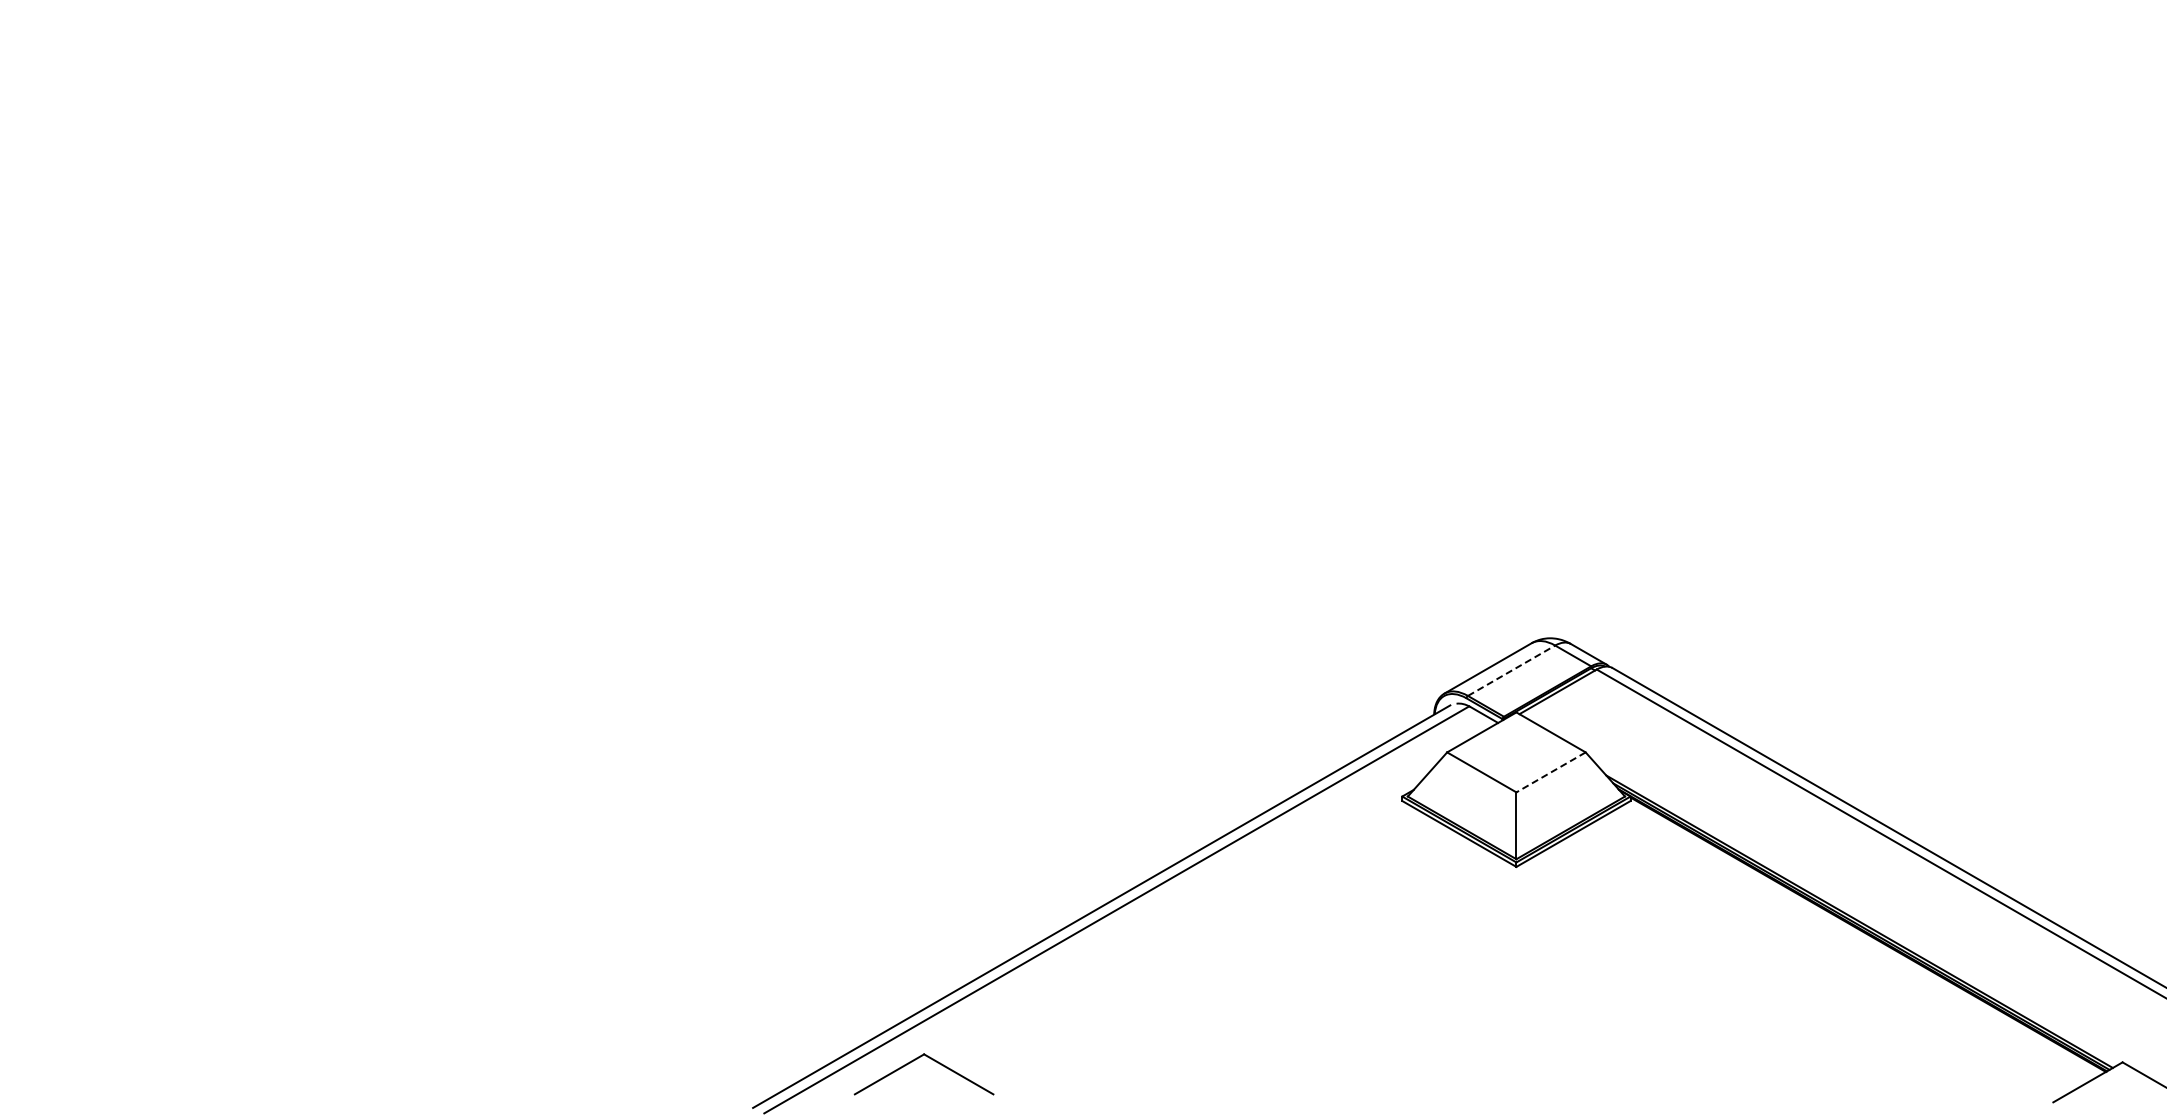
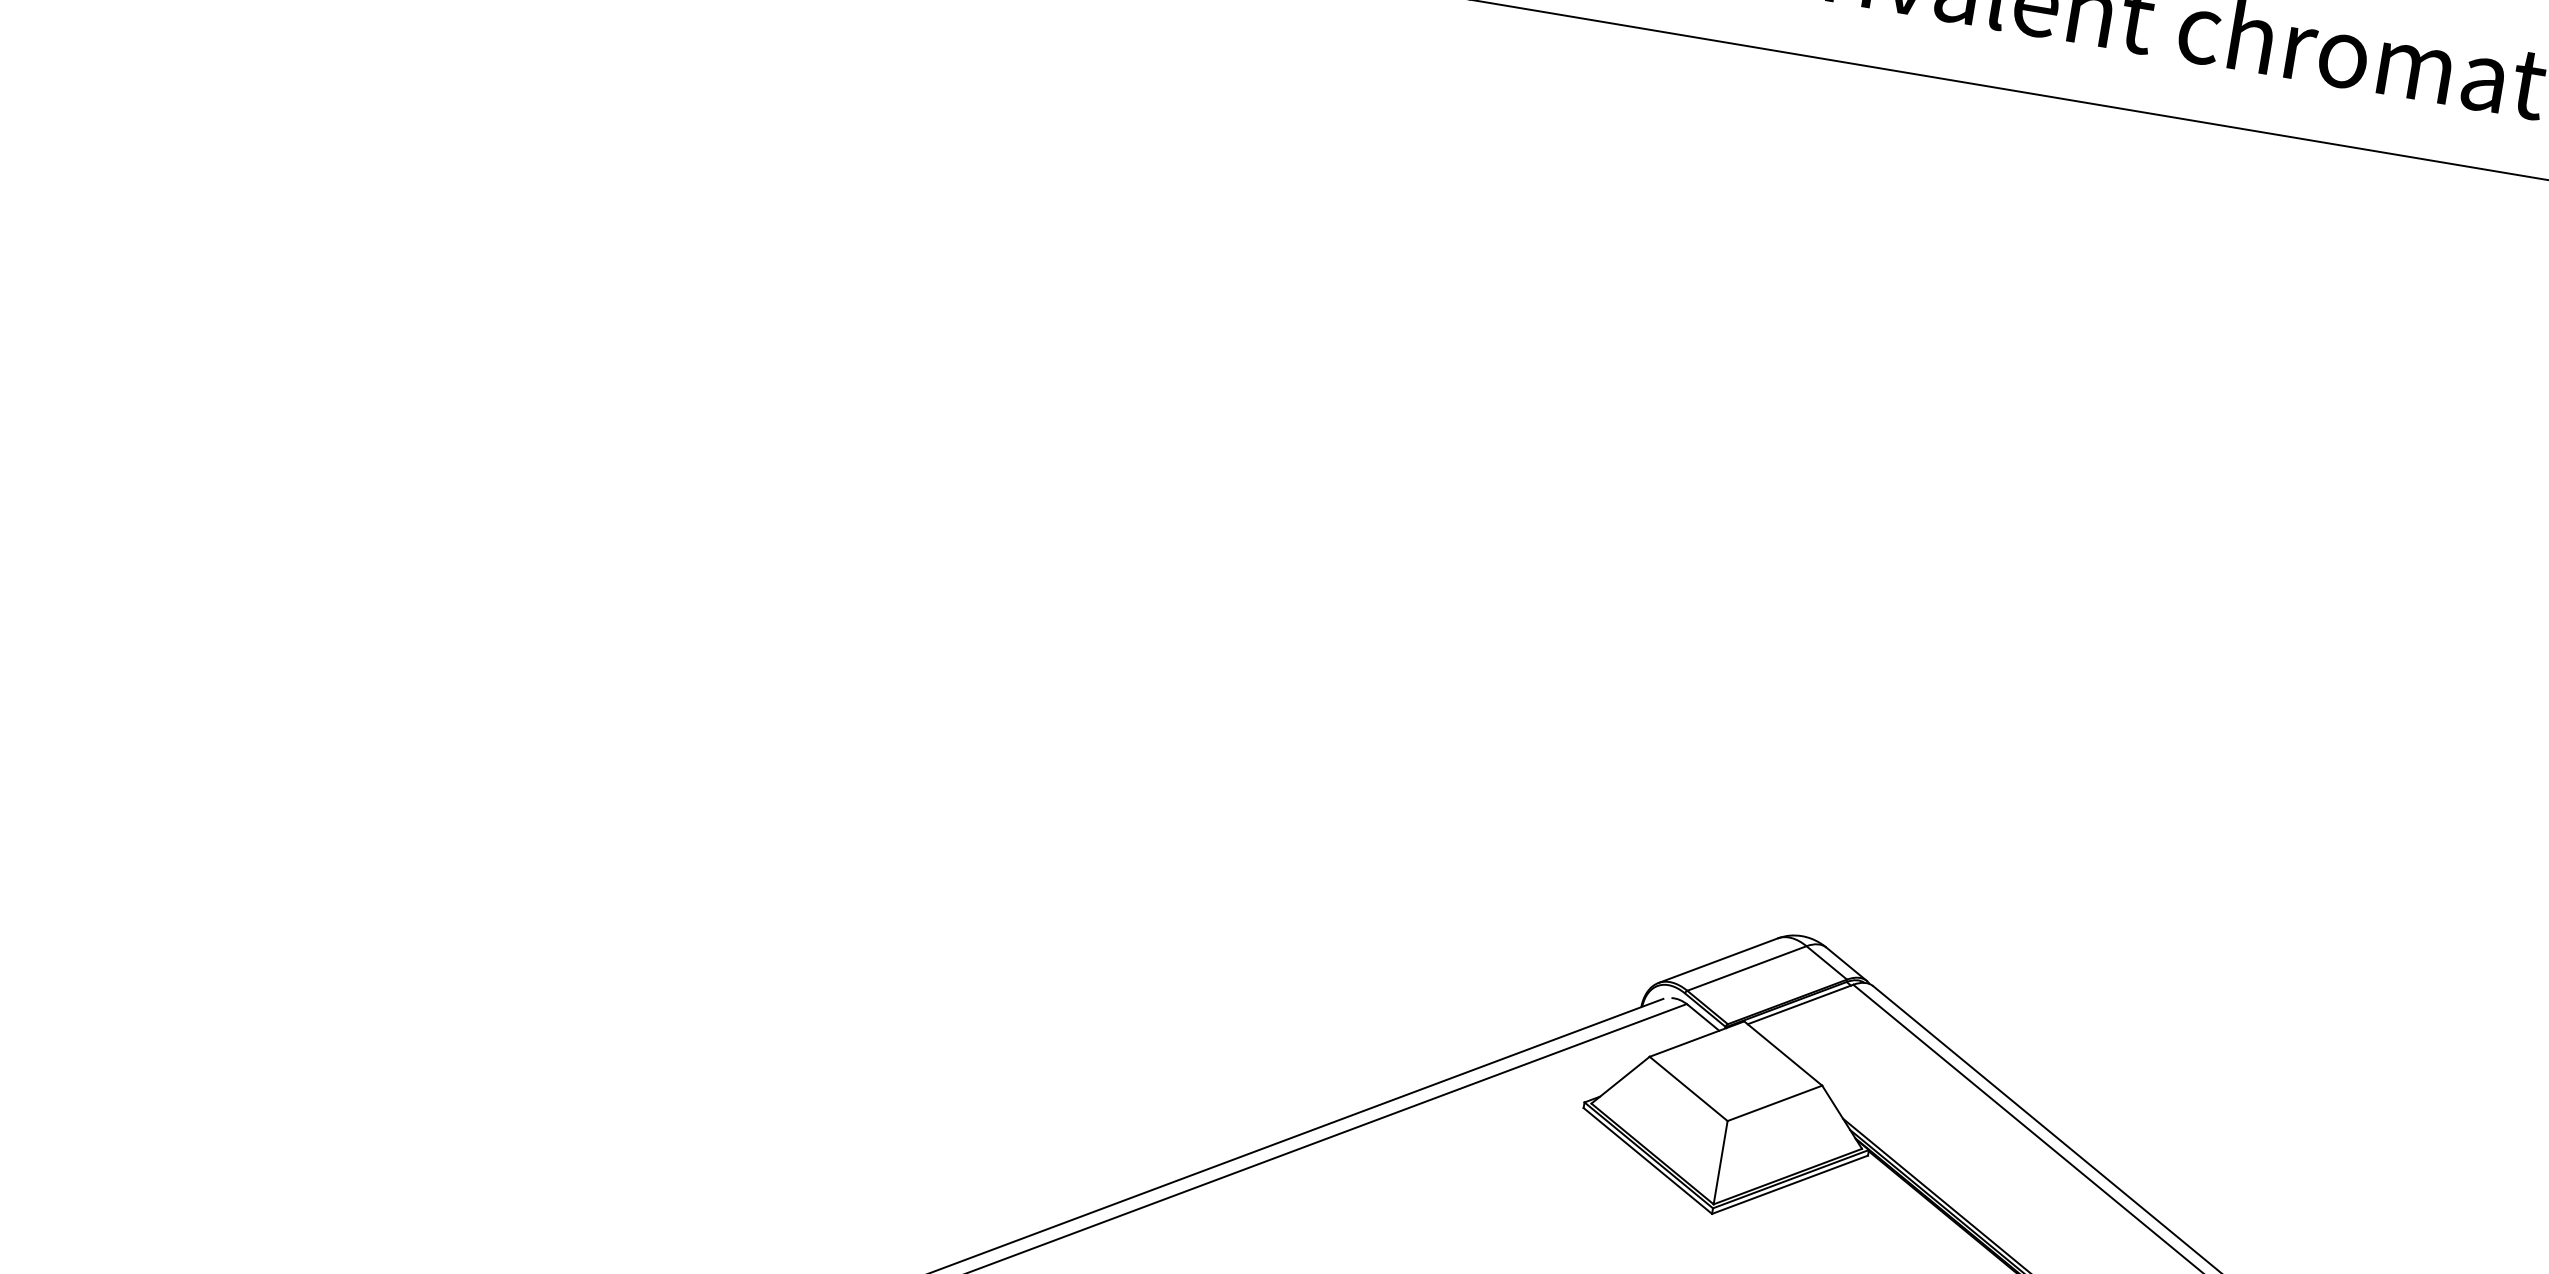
line: (1512, 670) -> (1748, 968), dashed -> solid
line: (1551, 772) -> (1775, 1103), dashed -> solid

